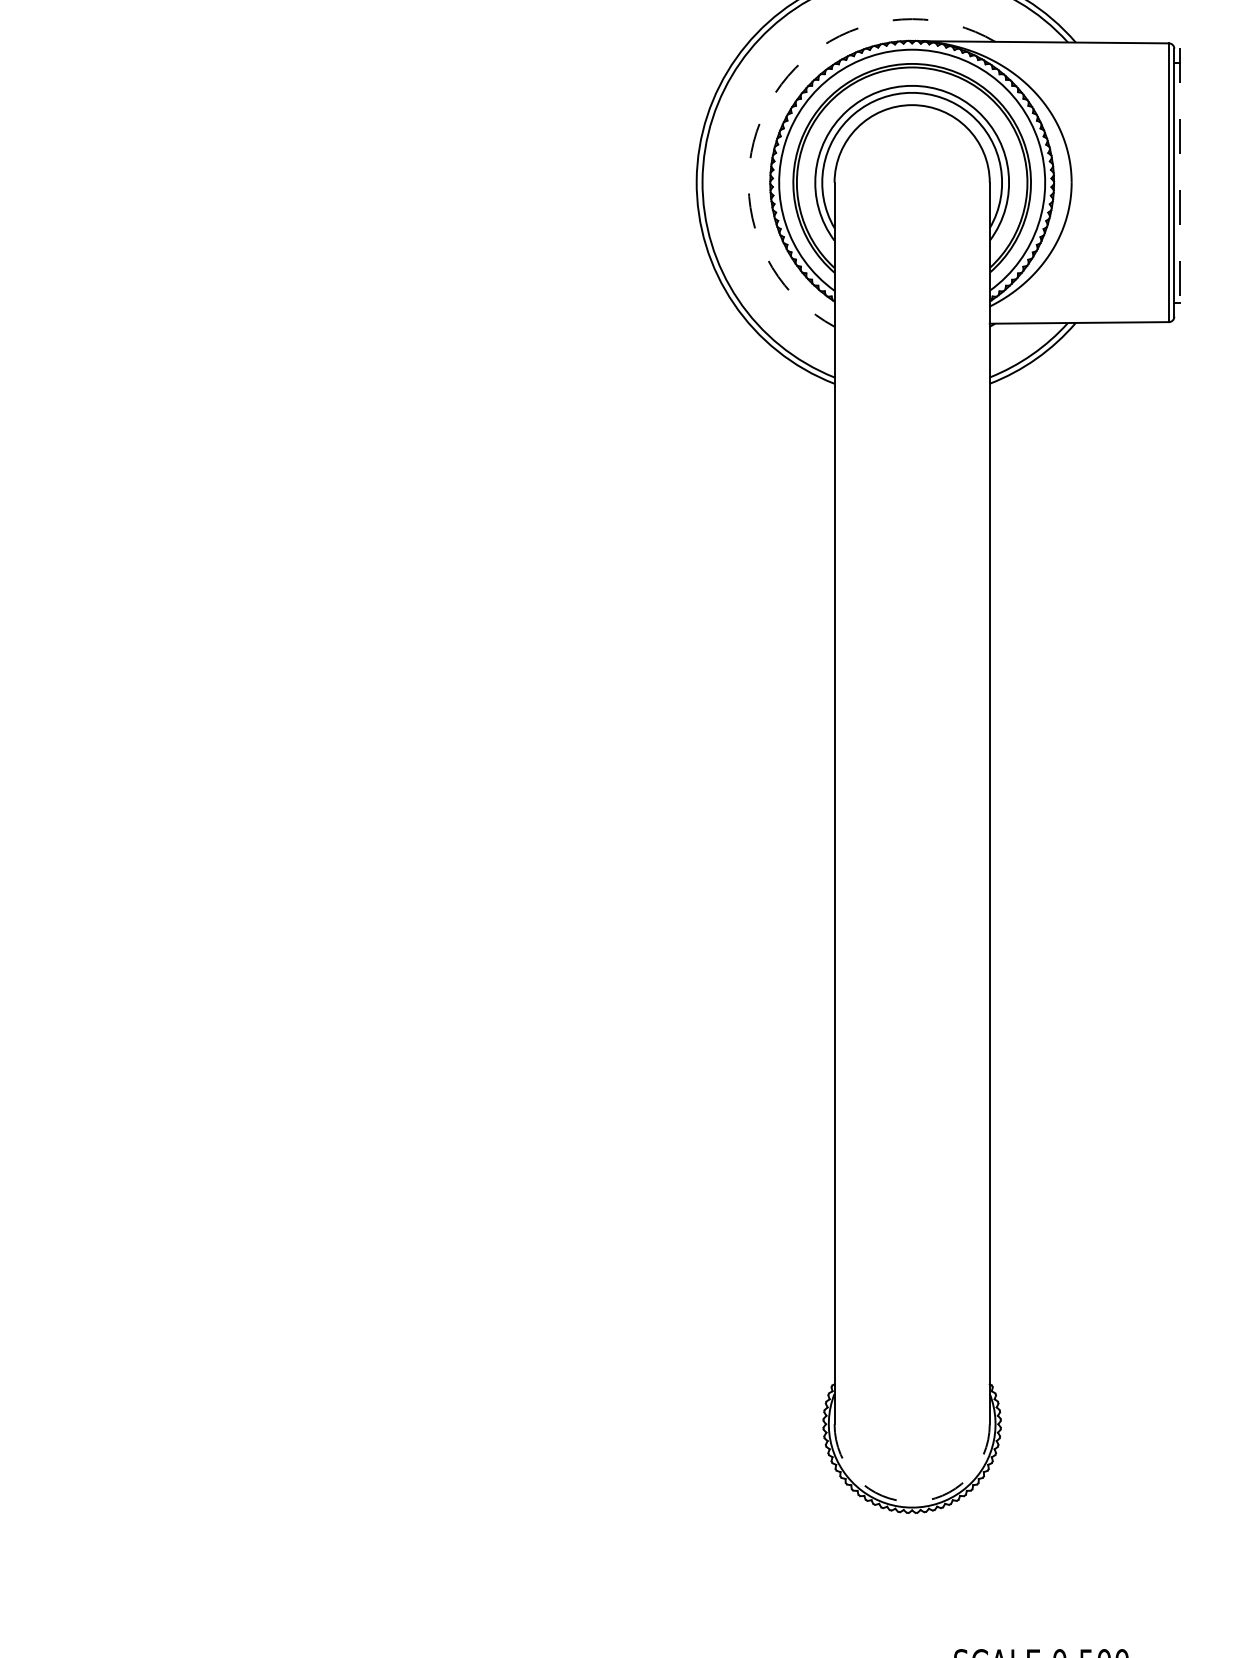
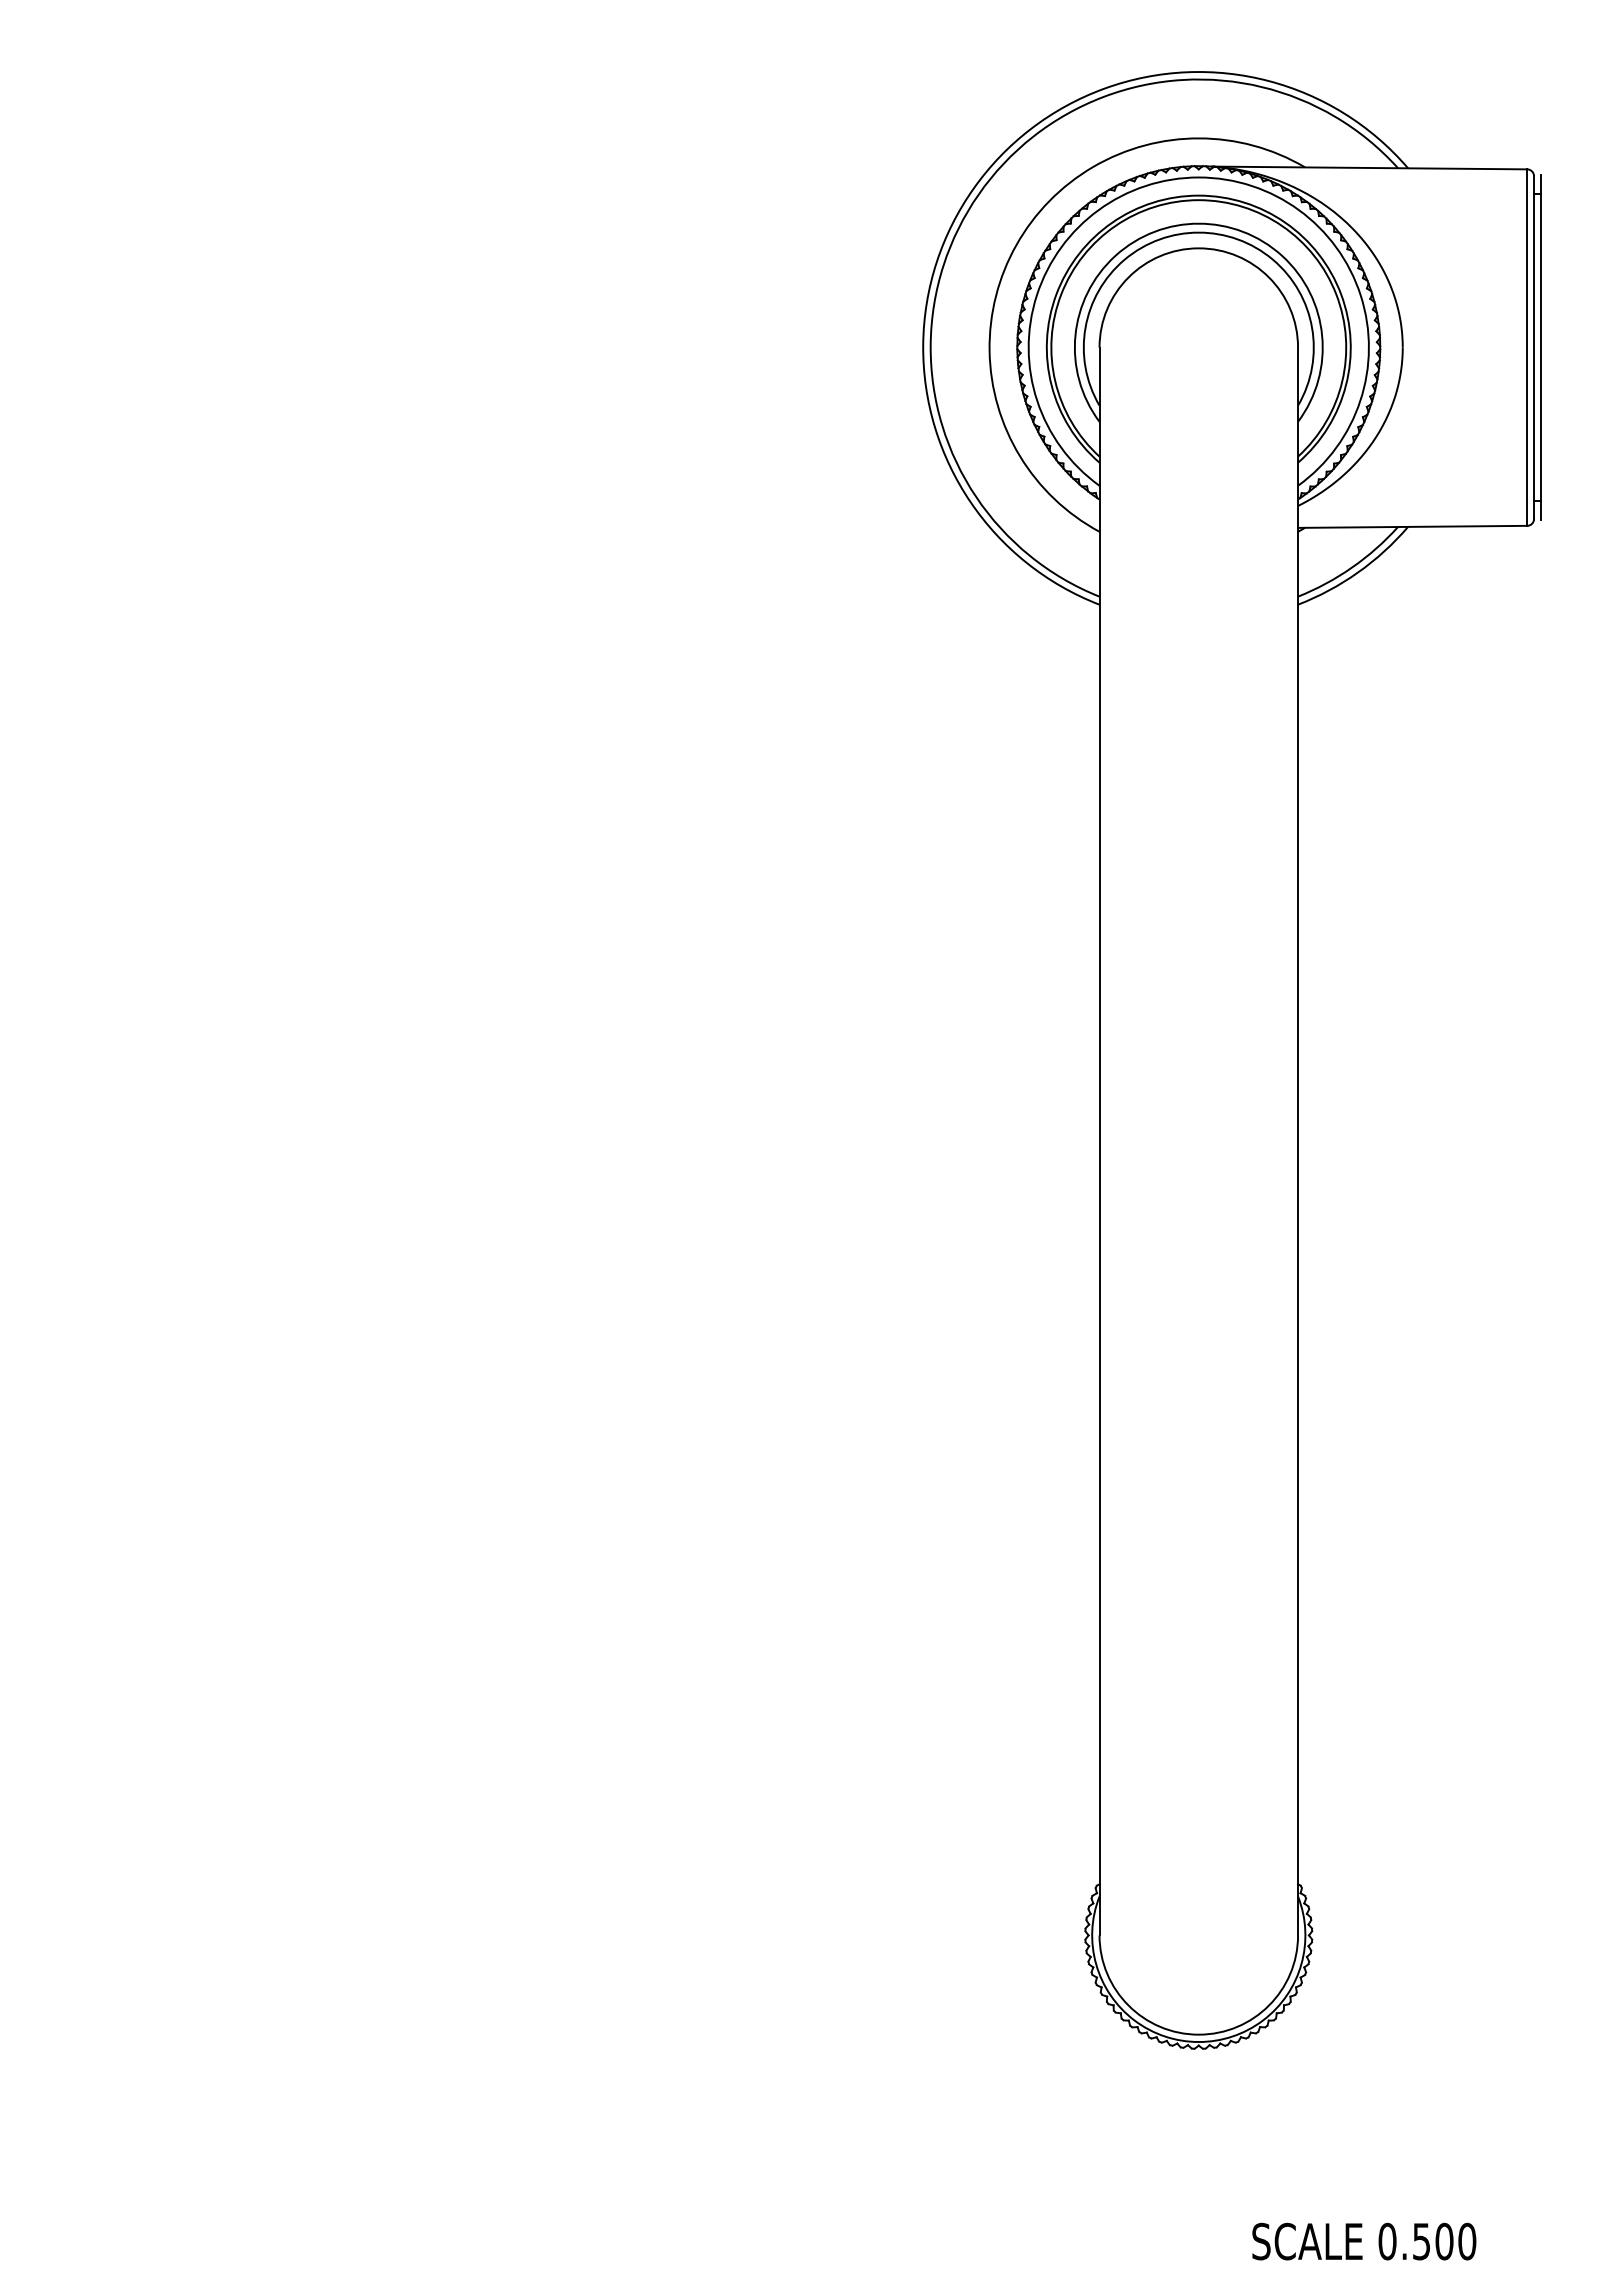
arc: (769, 102) -> (1016, 244), dashed -> solid
line: (1179, 183) -> (1540, 348), dashed -> solid
arc: (911, 1501) -> (1198, 2034), dashed -> solid

